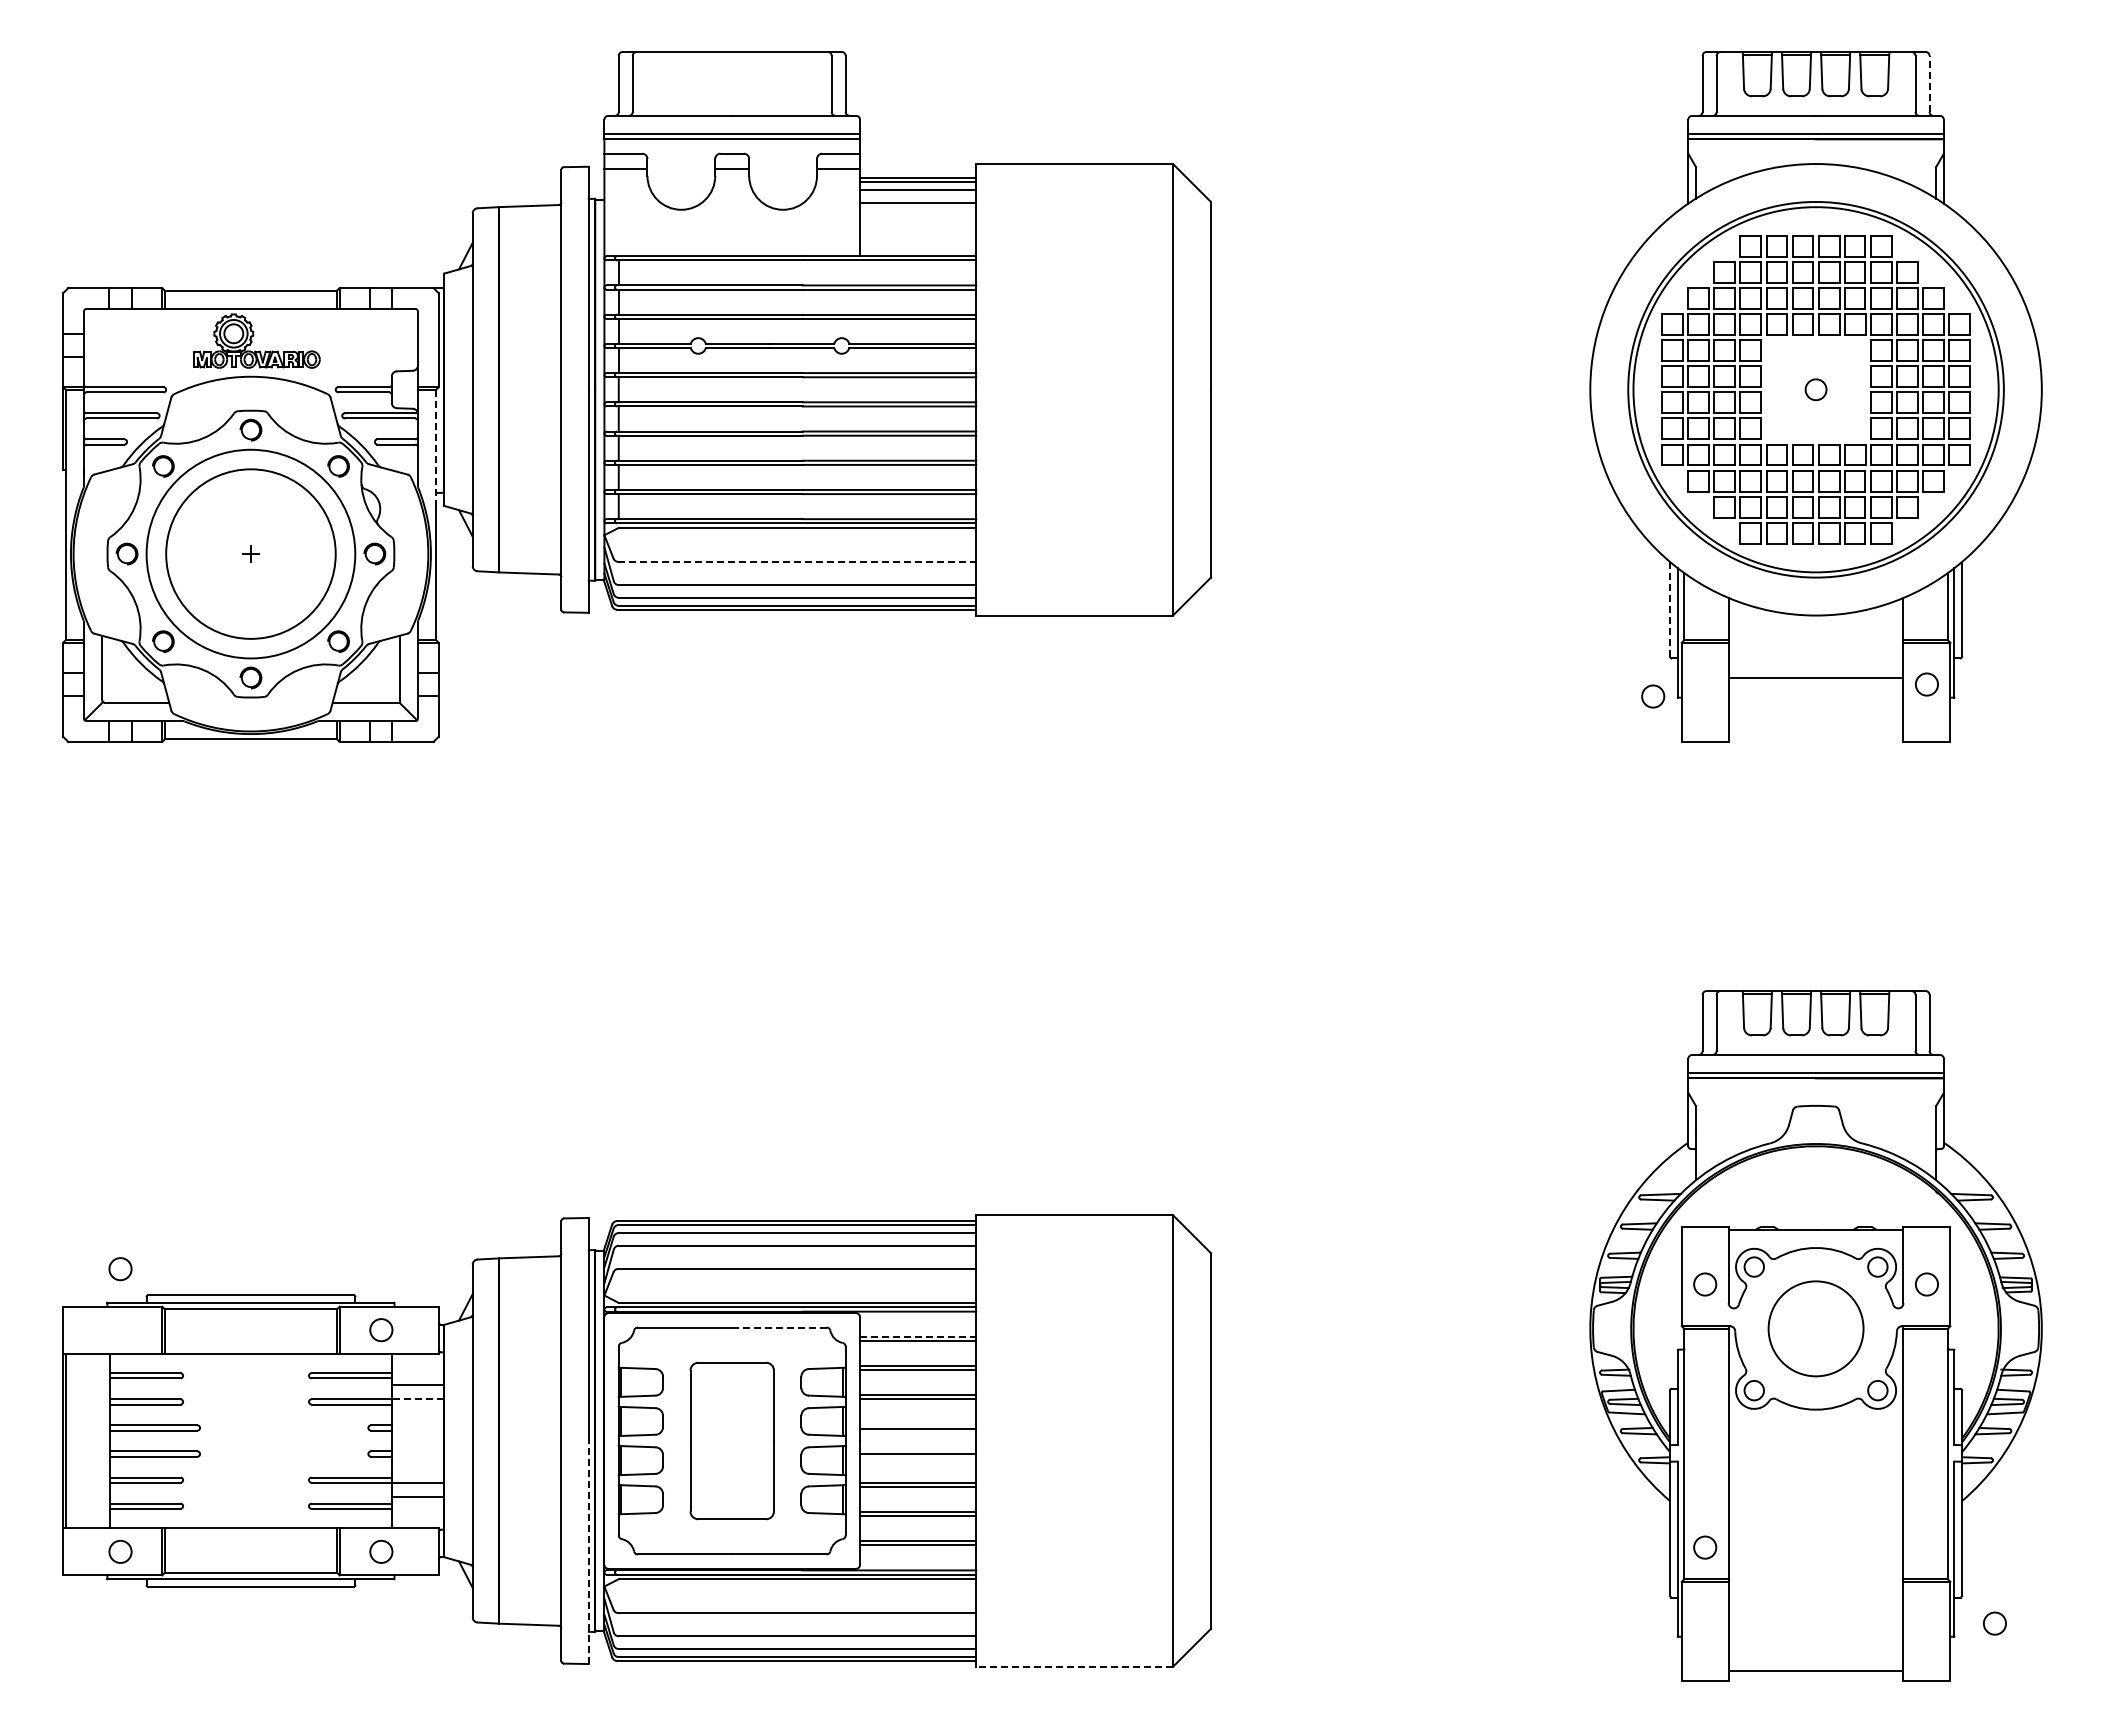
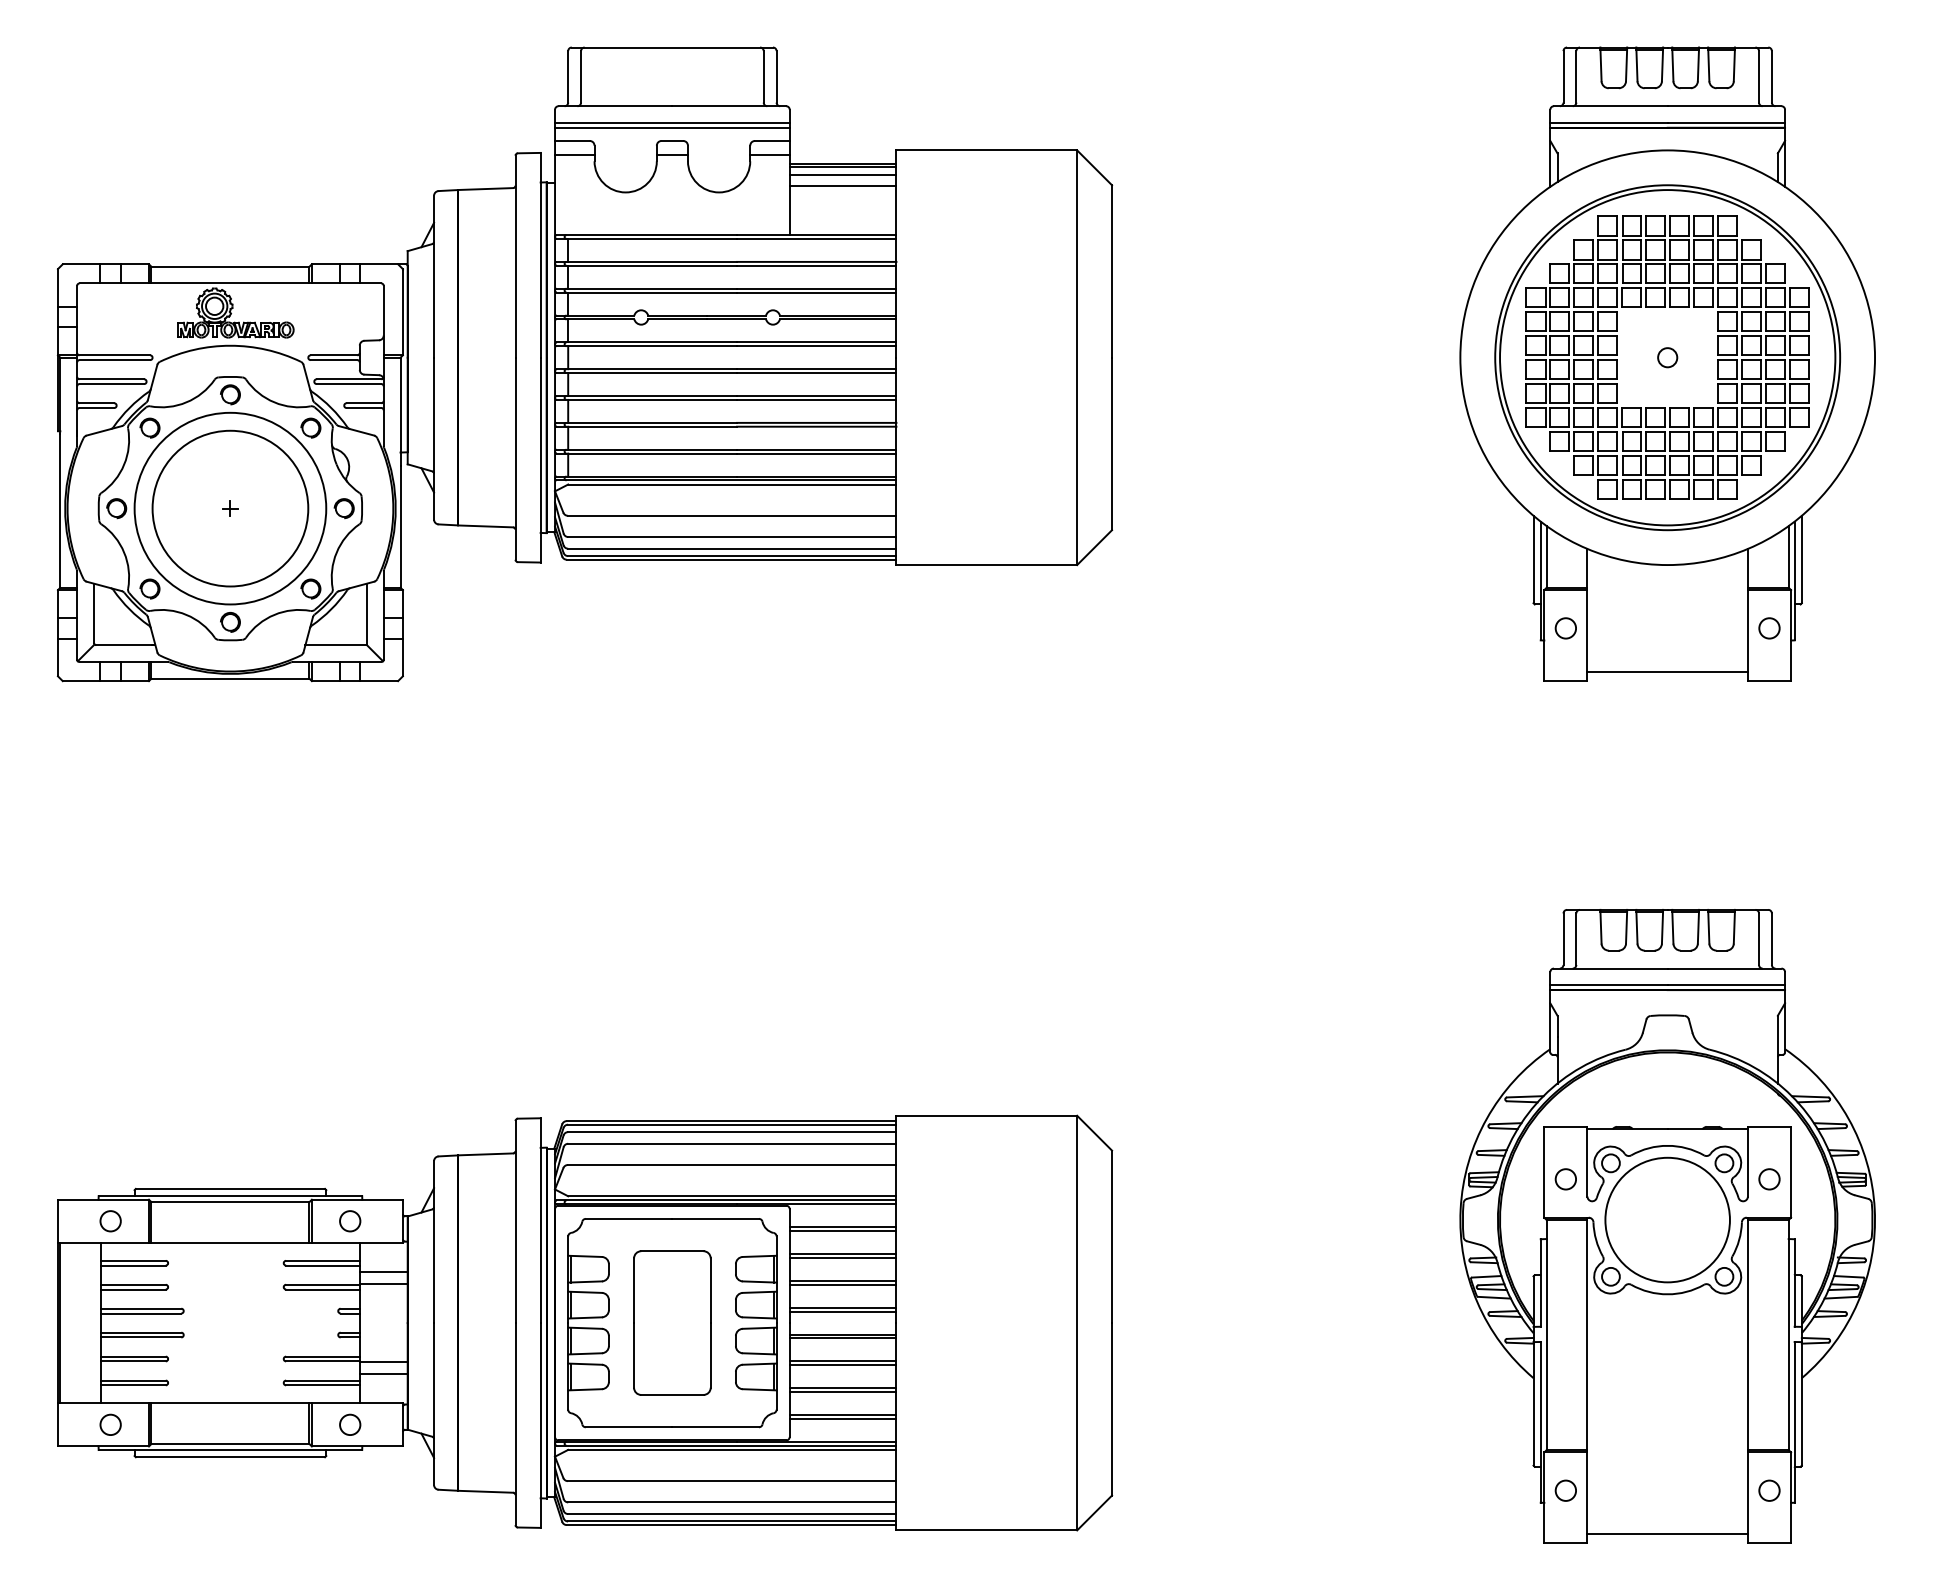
line: (1929, 83) -> (1771, 76), dashed -> solid
line: (436, 448) -> (400, 411), dashed -> solid
line: (797, 561) -> (732, 515), dashed -> solid
line: (1670, 609) -> (1534, 559), dashed -> solid
line: (1815, 677) -> (1667, 671), moved
circle: (1653, 696) -> (1566, 628), moved
circle: (120, 1269) -> (110, 1221), moved
line: (779, 1327) -> (715, 1218), dashed -> solid
circle: (1815, 1328) -> (1667, 1219), size x1.43
line: (918, 1336) -> (843, 1227), dashed -> solid
line: (417, 1398) -> (383, 1284), dashed -> solid
line: (918, 1424) -> (843, 1307), added
line: (918, 1457) -> (843, 1338), added
circle: (1705, 1547) -> (1566, 1490), moved
line: (588, 1552) -> (540, 1425), dashed -> solid
circle: (1994, 1623) -> (1769, 1490), moved
line: (1074, 1666) -> (986, 1530), dashed -> solid

